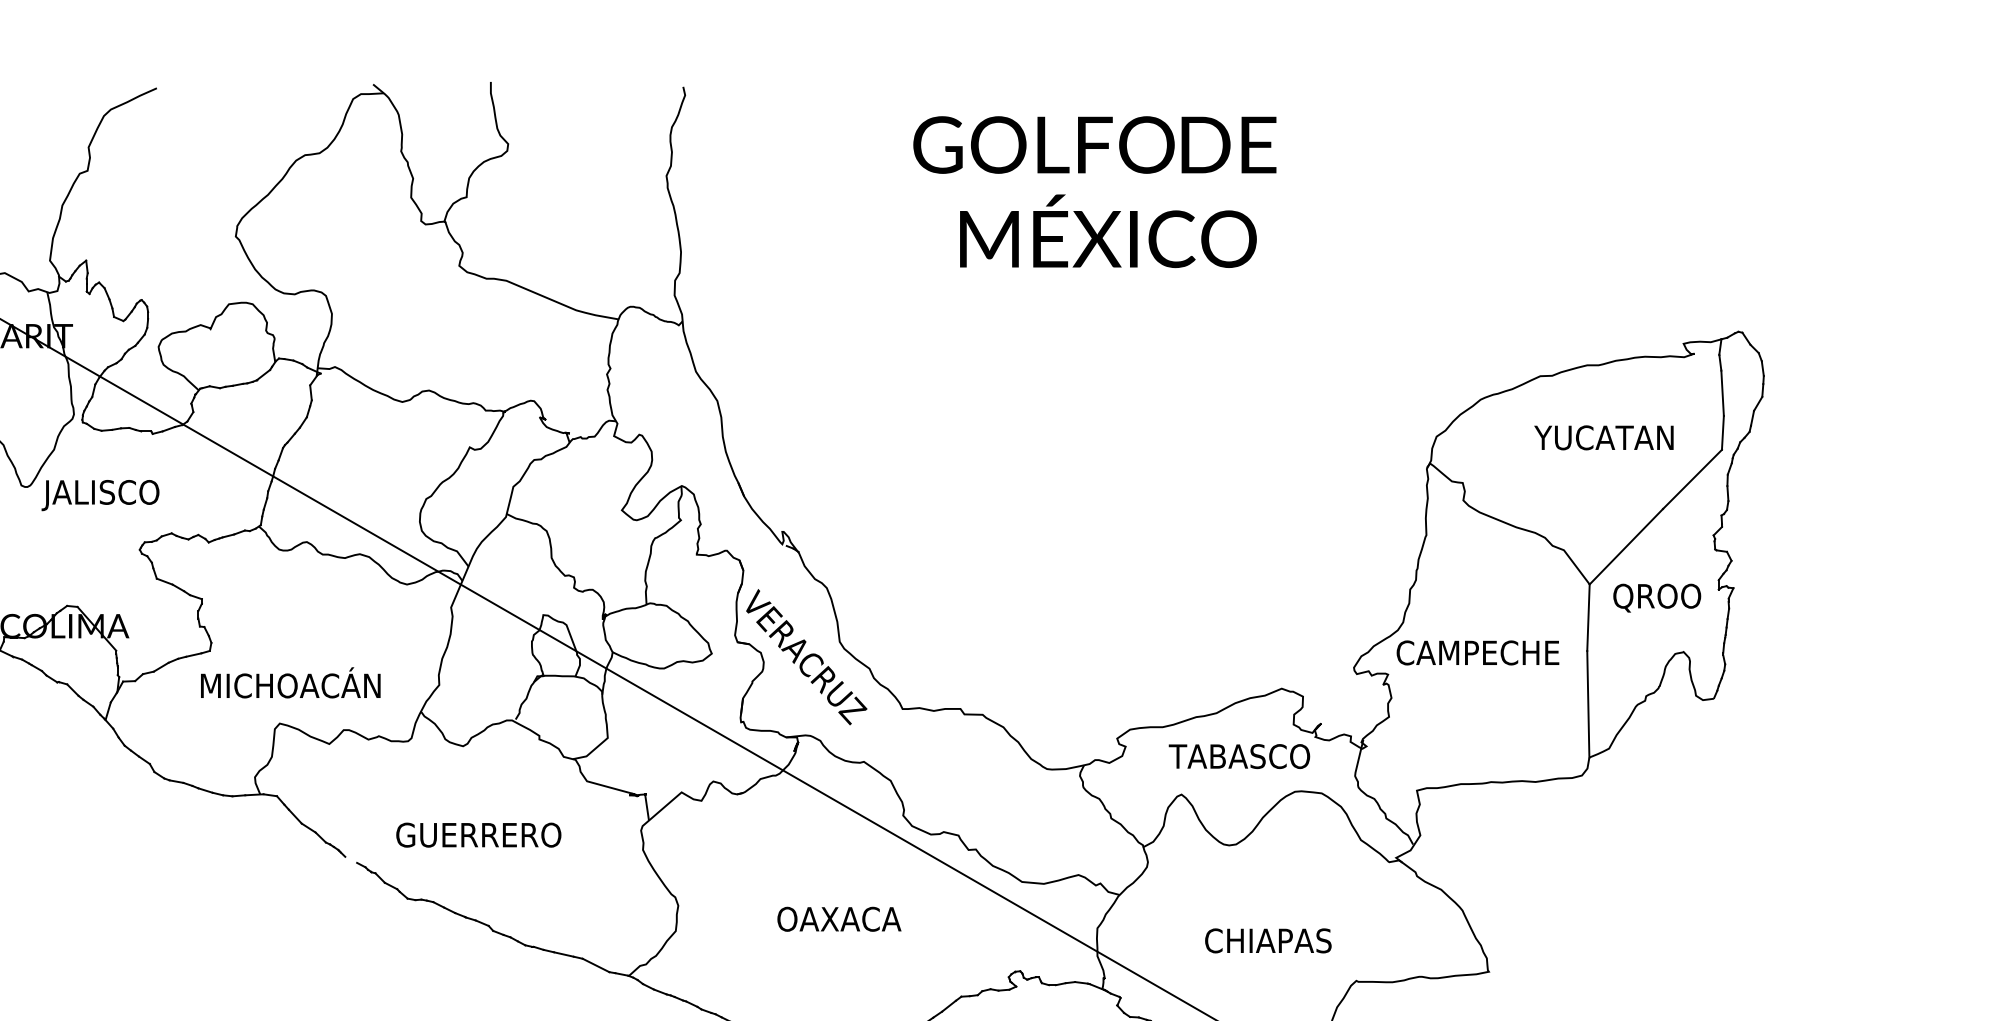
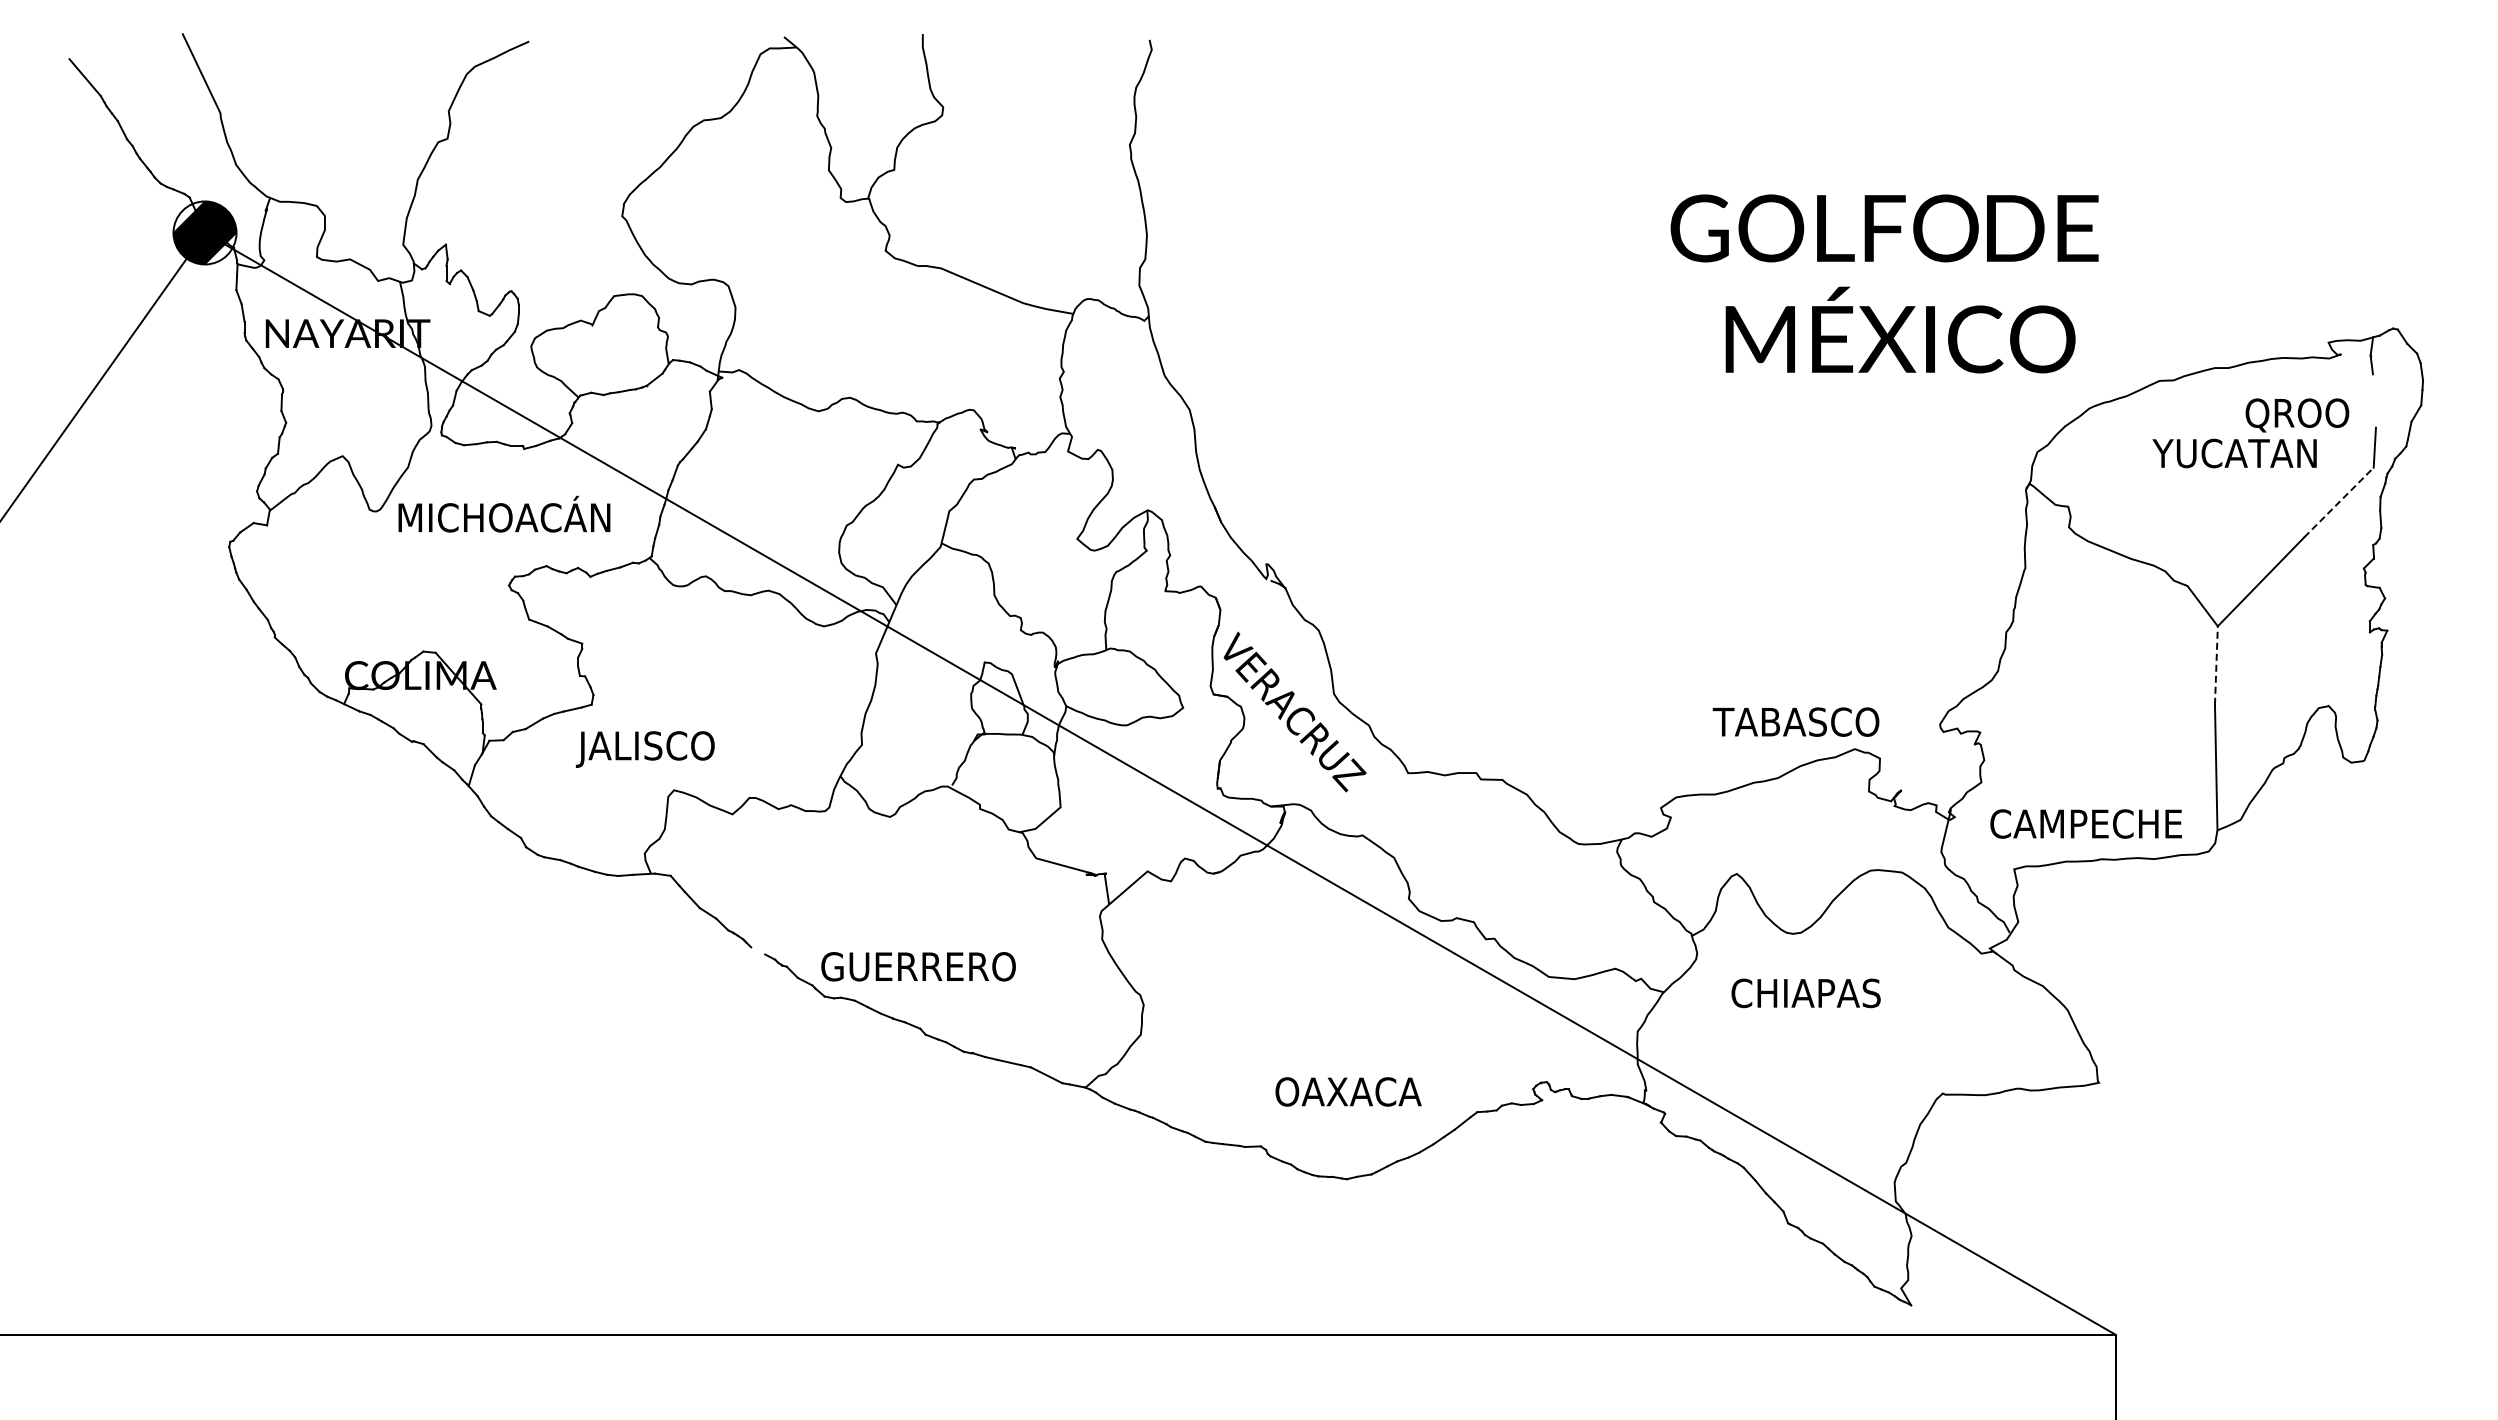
text: (1094, 191) -> (1884, 283), moved
line: (1722, 392) -> (2374, 400), removed
line: (1692, 479) -> (2339, 502), solid -> dashed
text: (133, 492) -> (501, 517), JALISCO -> MICHOACÁN
text: (1657, 598) -> (2297, 415), moved
line: (1588, 617) -> (2216, 665), solid -> dashed
text: (1477, 652) -> (2085, 823), moved
text: (287, 685) -> (683, 745), MICHOACÁN -> JALISCO
text: (1238, 756) -> (1795, 721), moved
text: (478, 834) -> (918, 966), moved
text: (839, 918) -> (1348, 1091), moved
text: (1267, 940) -> (1805, 993), moved

